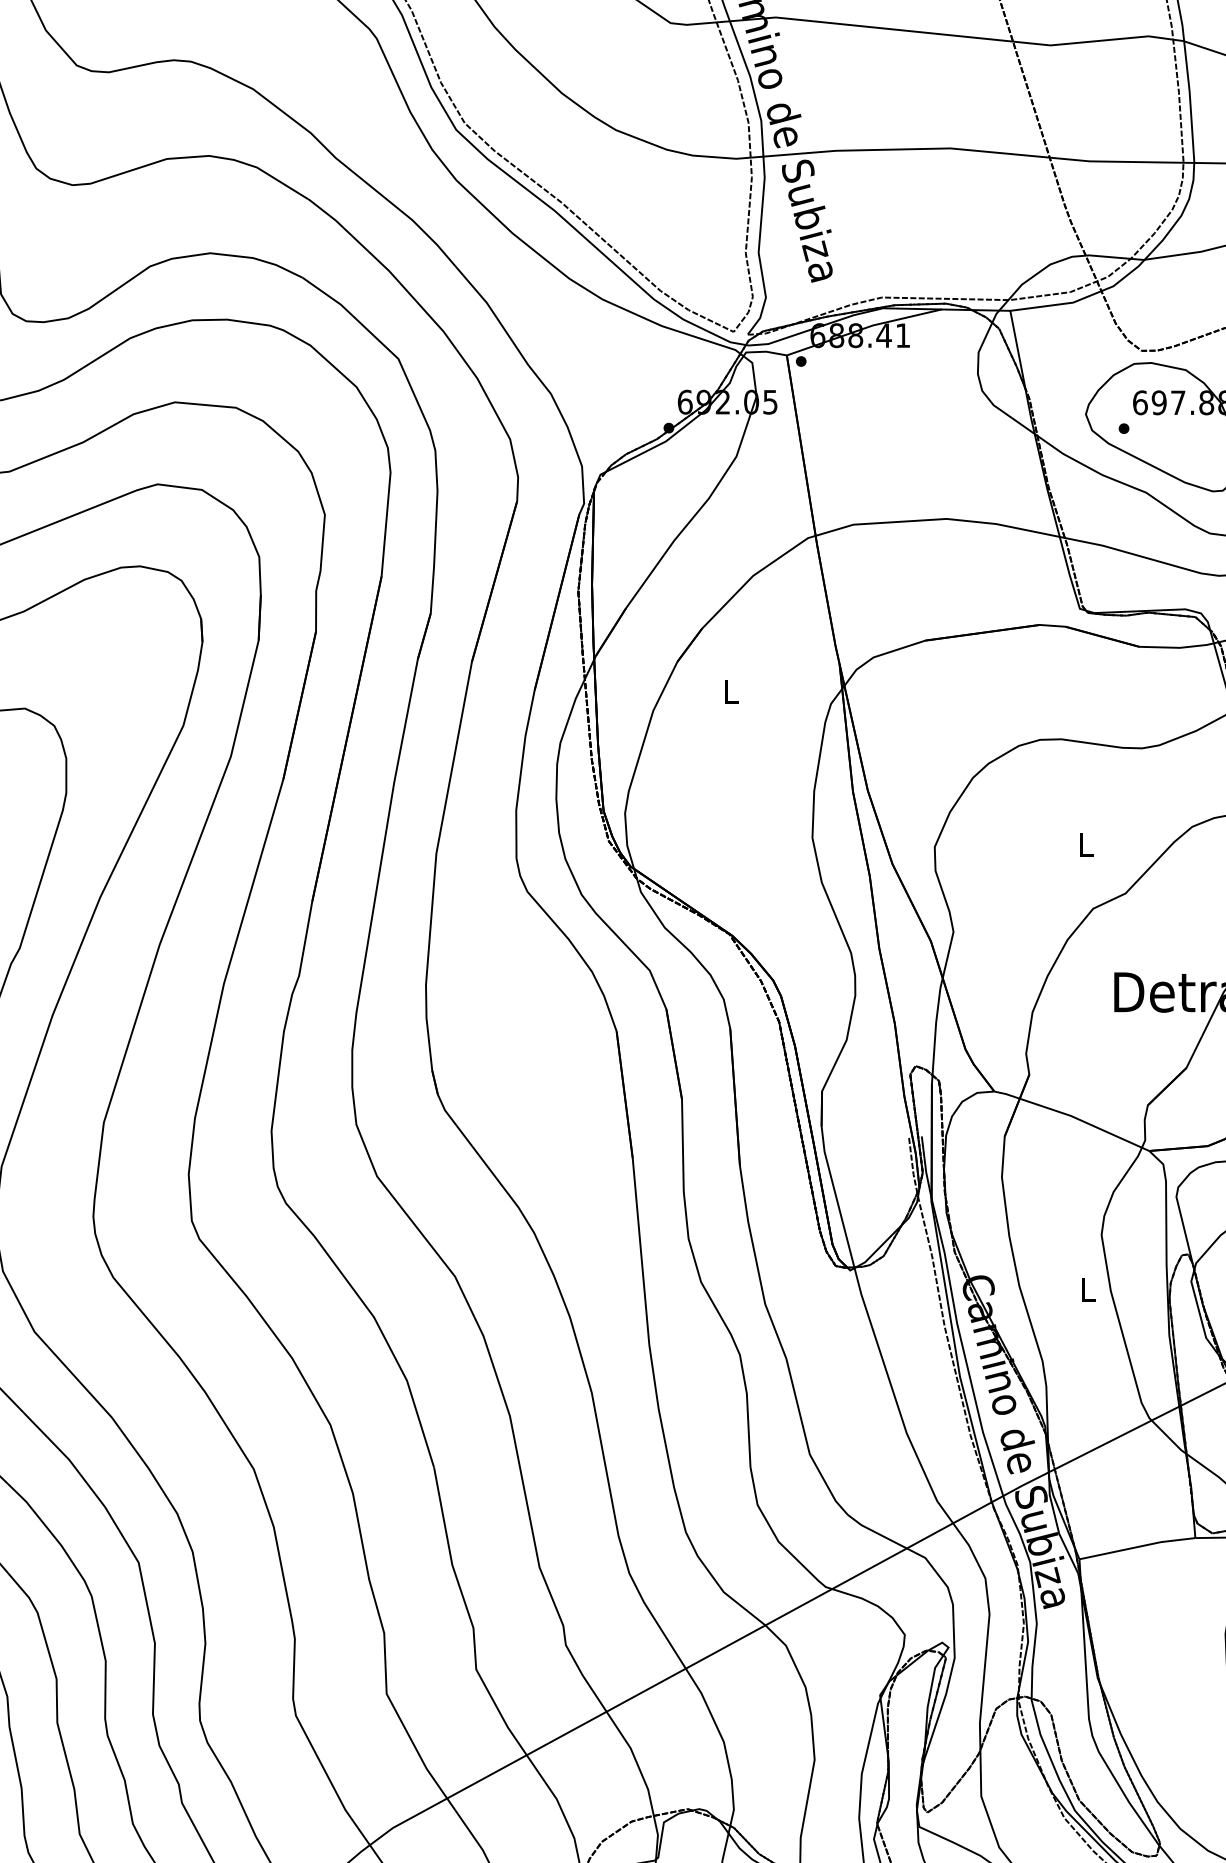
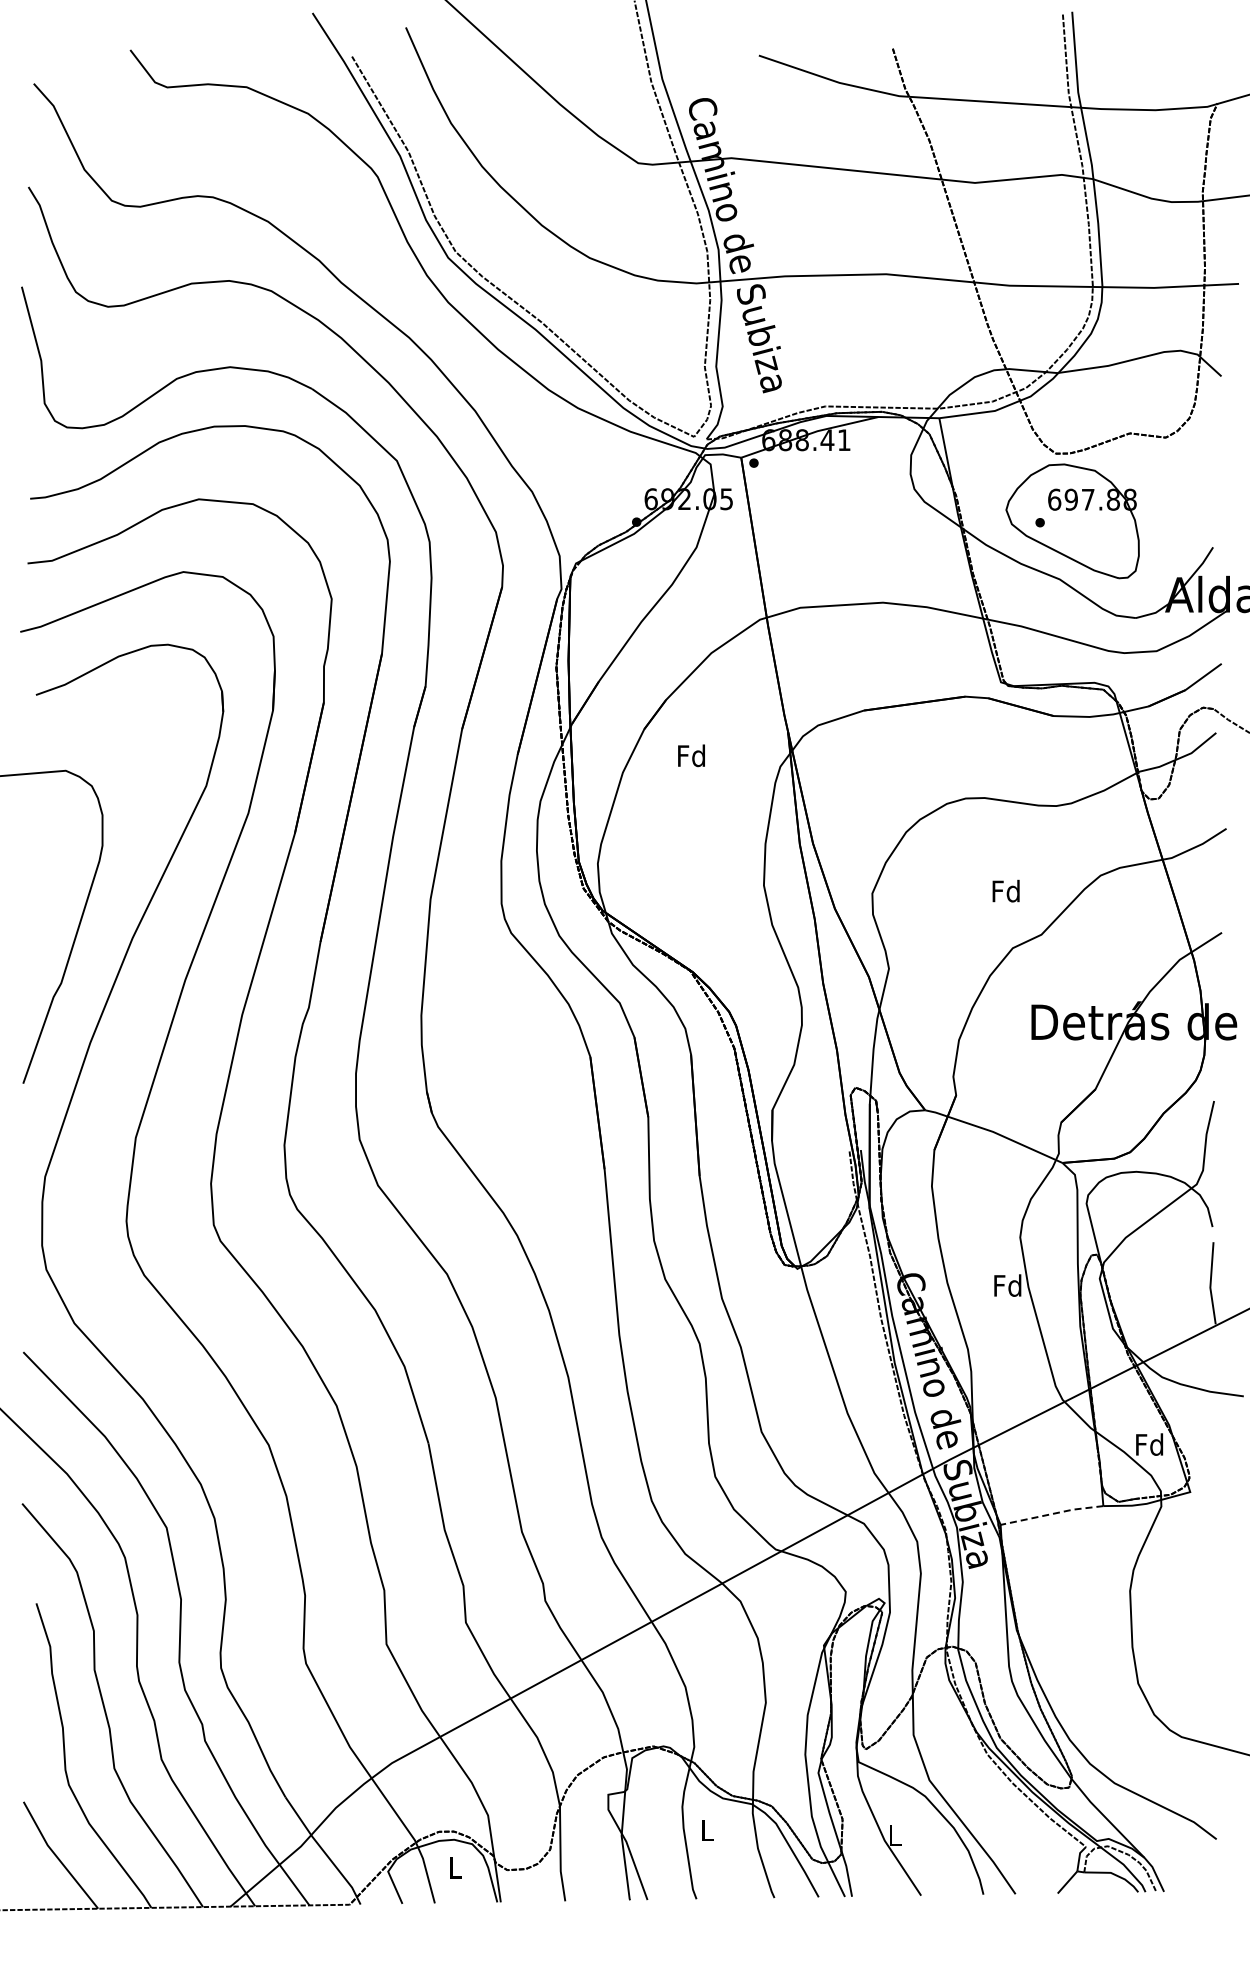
text: (730, 691) -> (691, 755), L -> Fd
text: (1084, 843) -> (1005, 890), L -> Fd
text: (1087, 1289) -> (1007, 1285), L -> Fd
line: (1137, 1547) -> (1052, 1514), solid -> dashed

